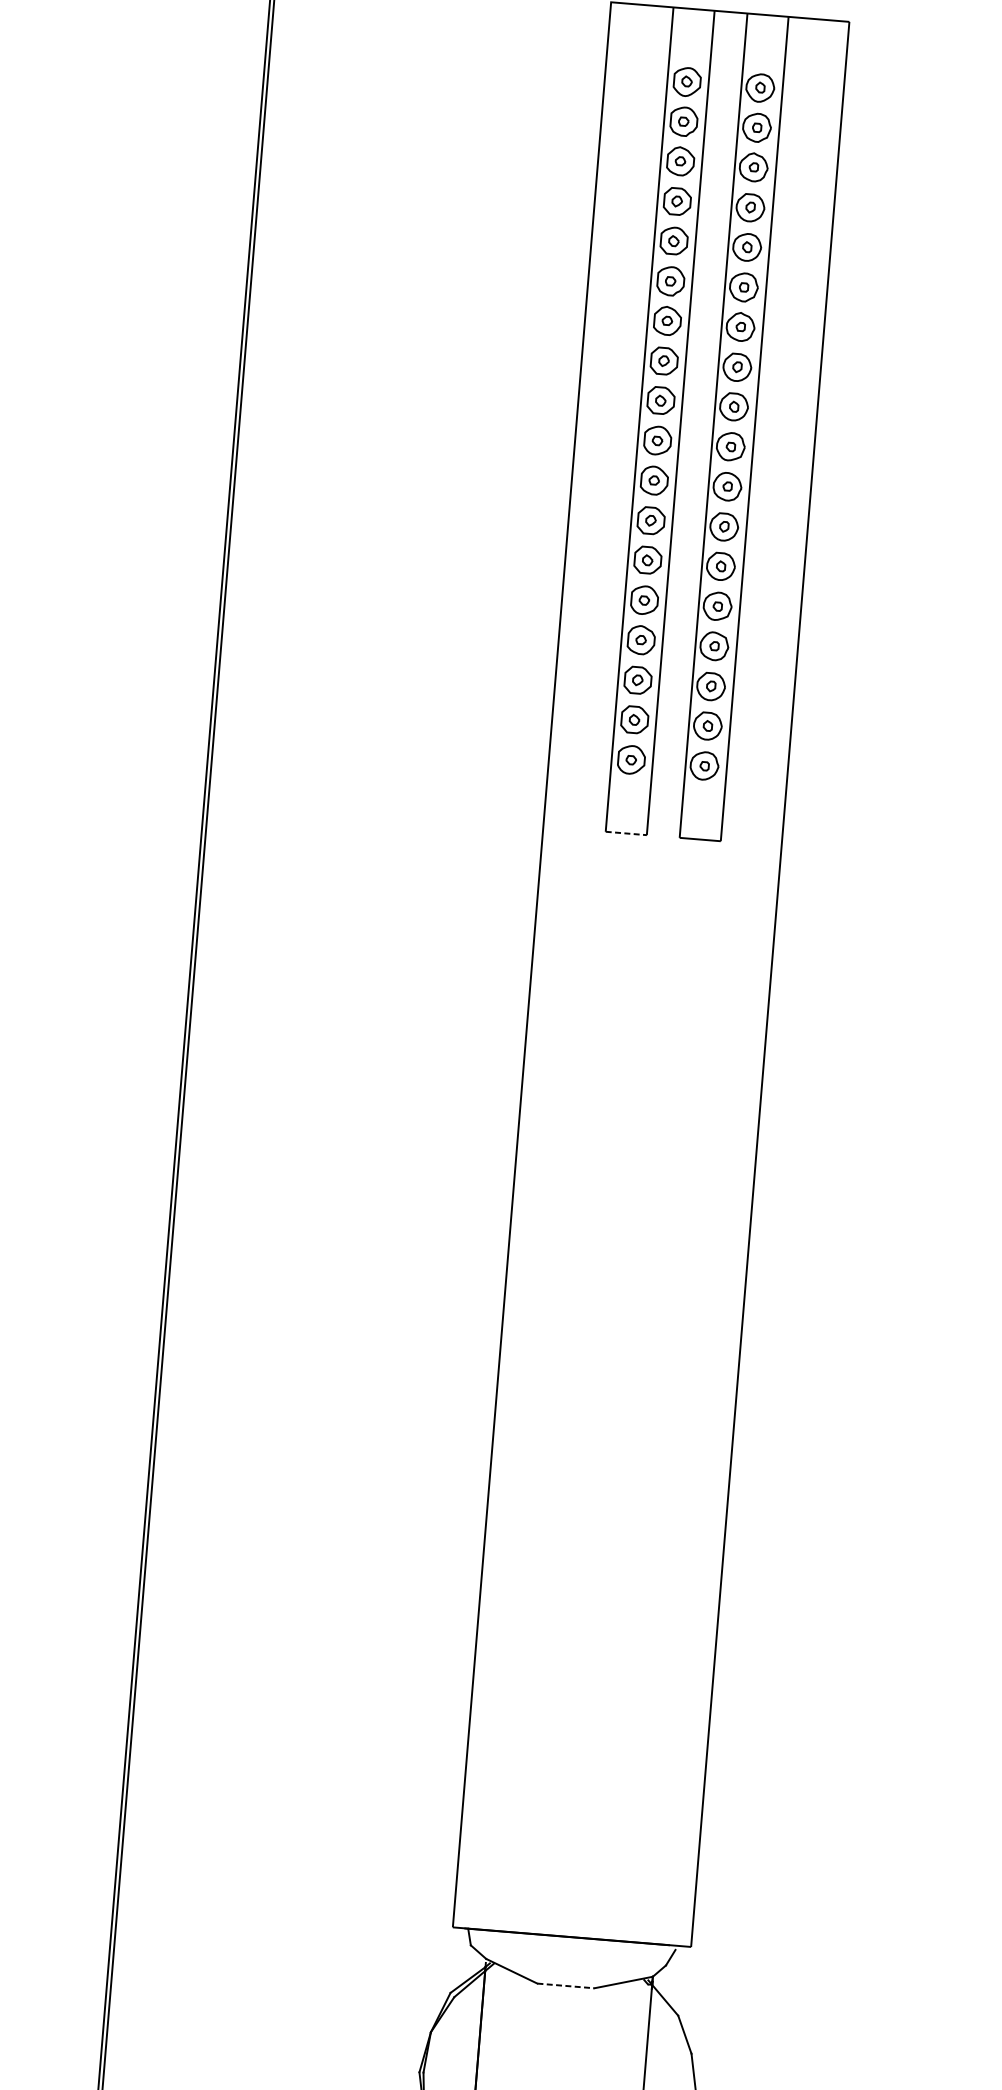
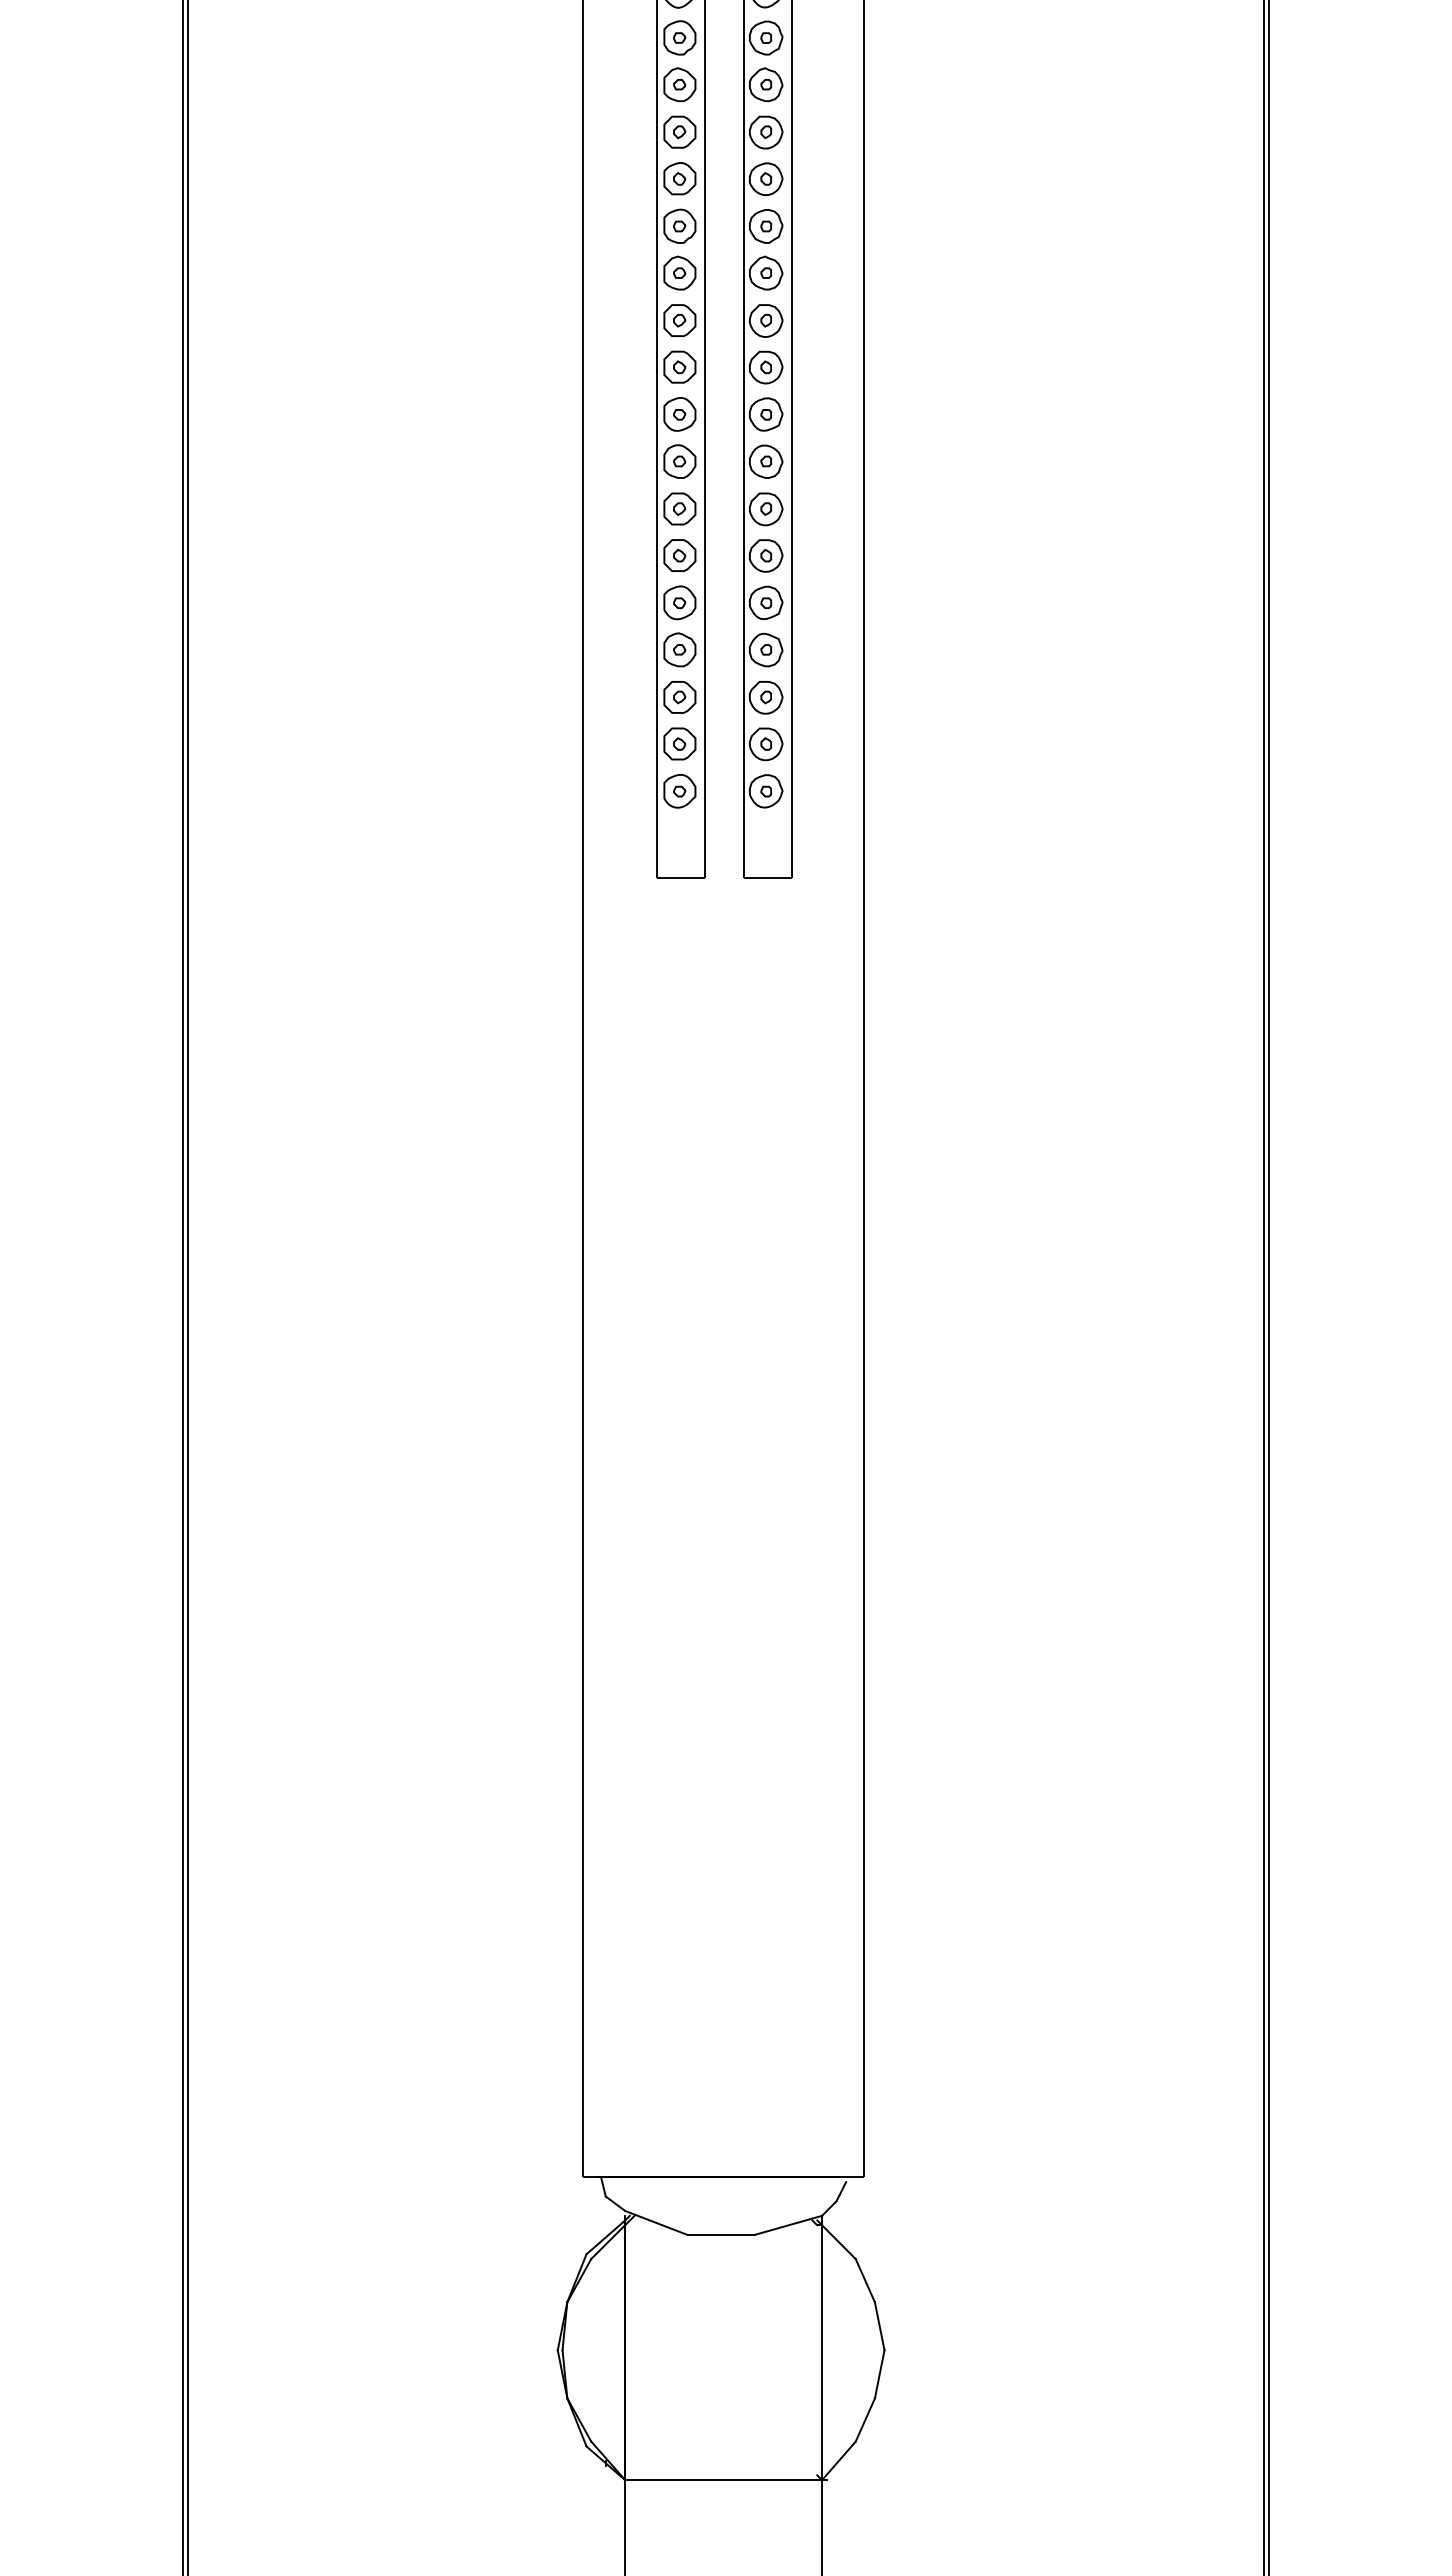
line: (626, 833) -> (681, 877), dashed -> solid
line: (566, 1985) -> (721, 2234), dashed -> solid

